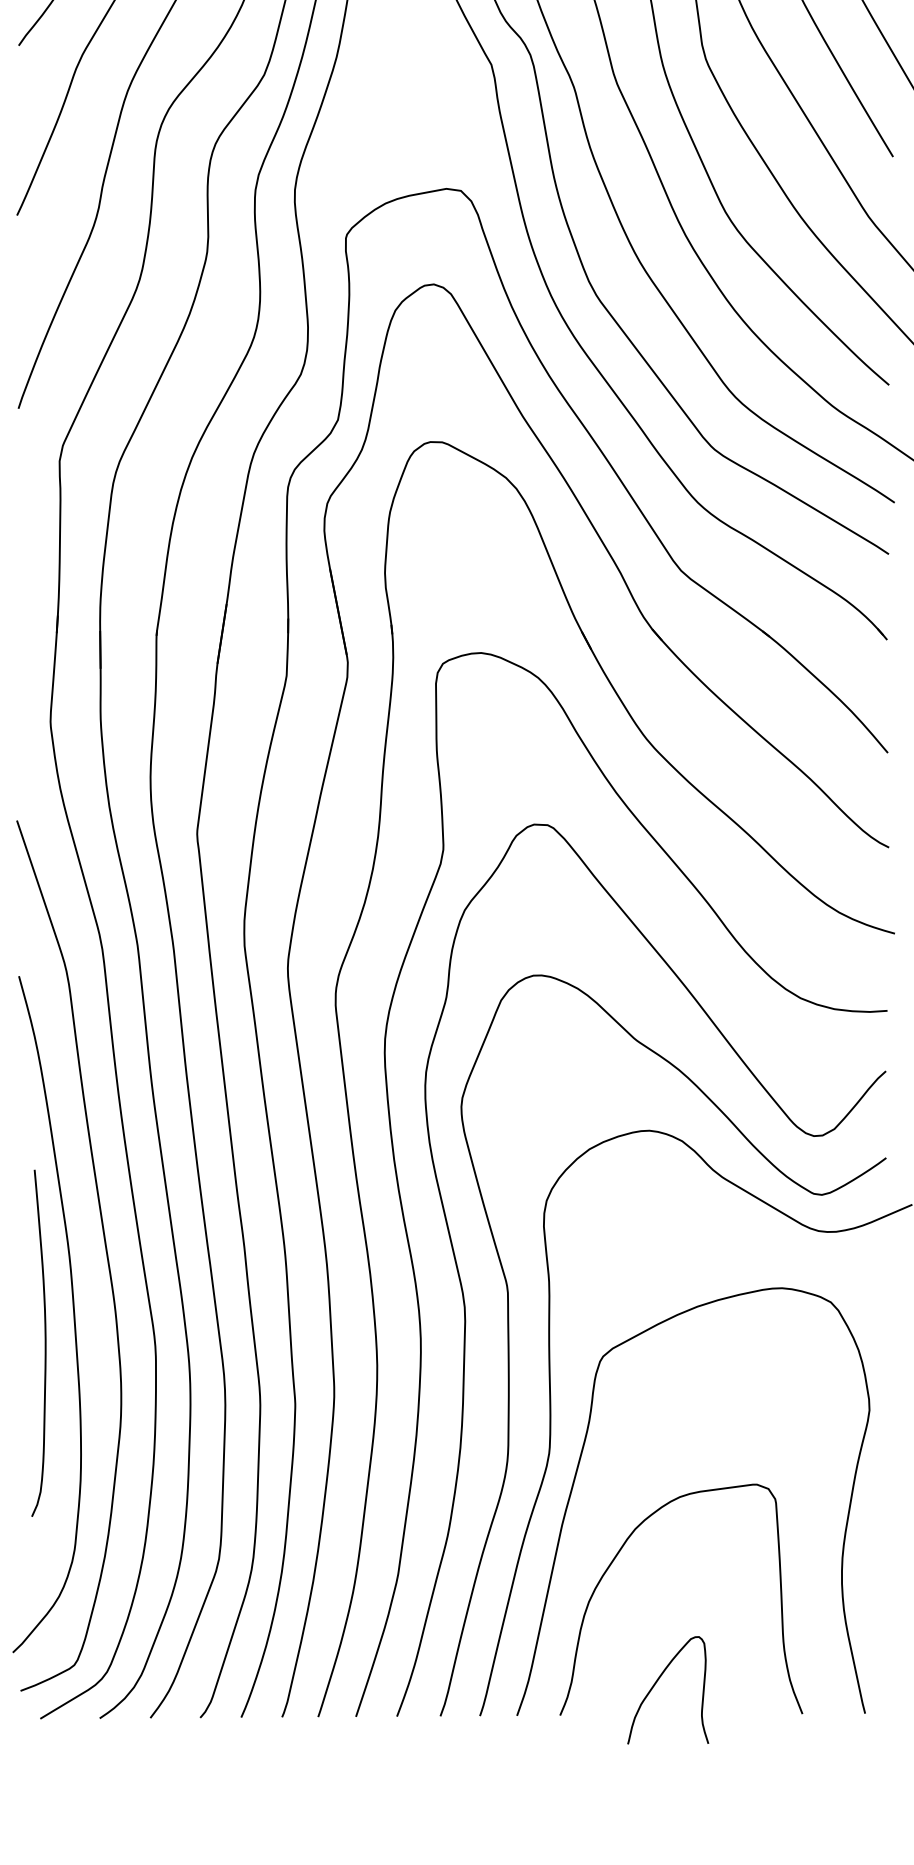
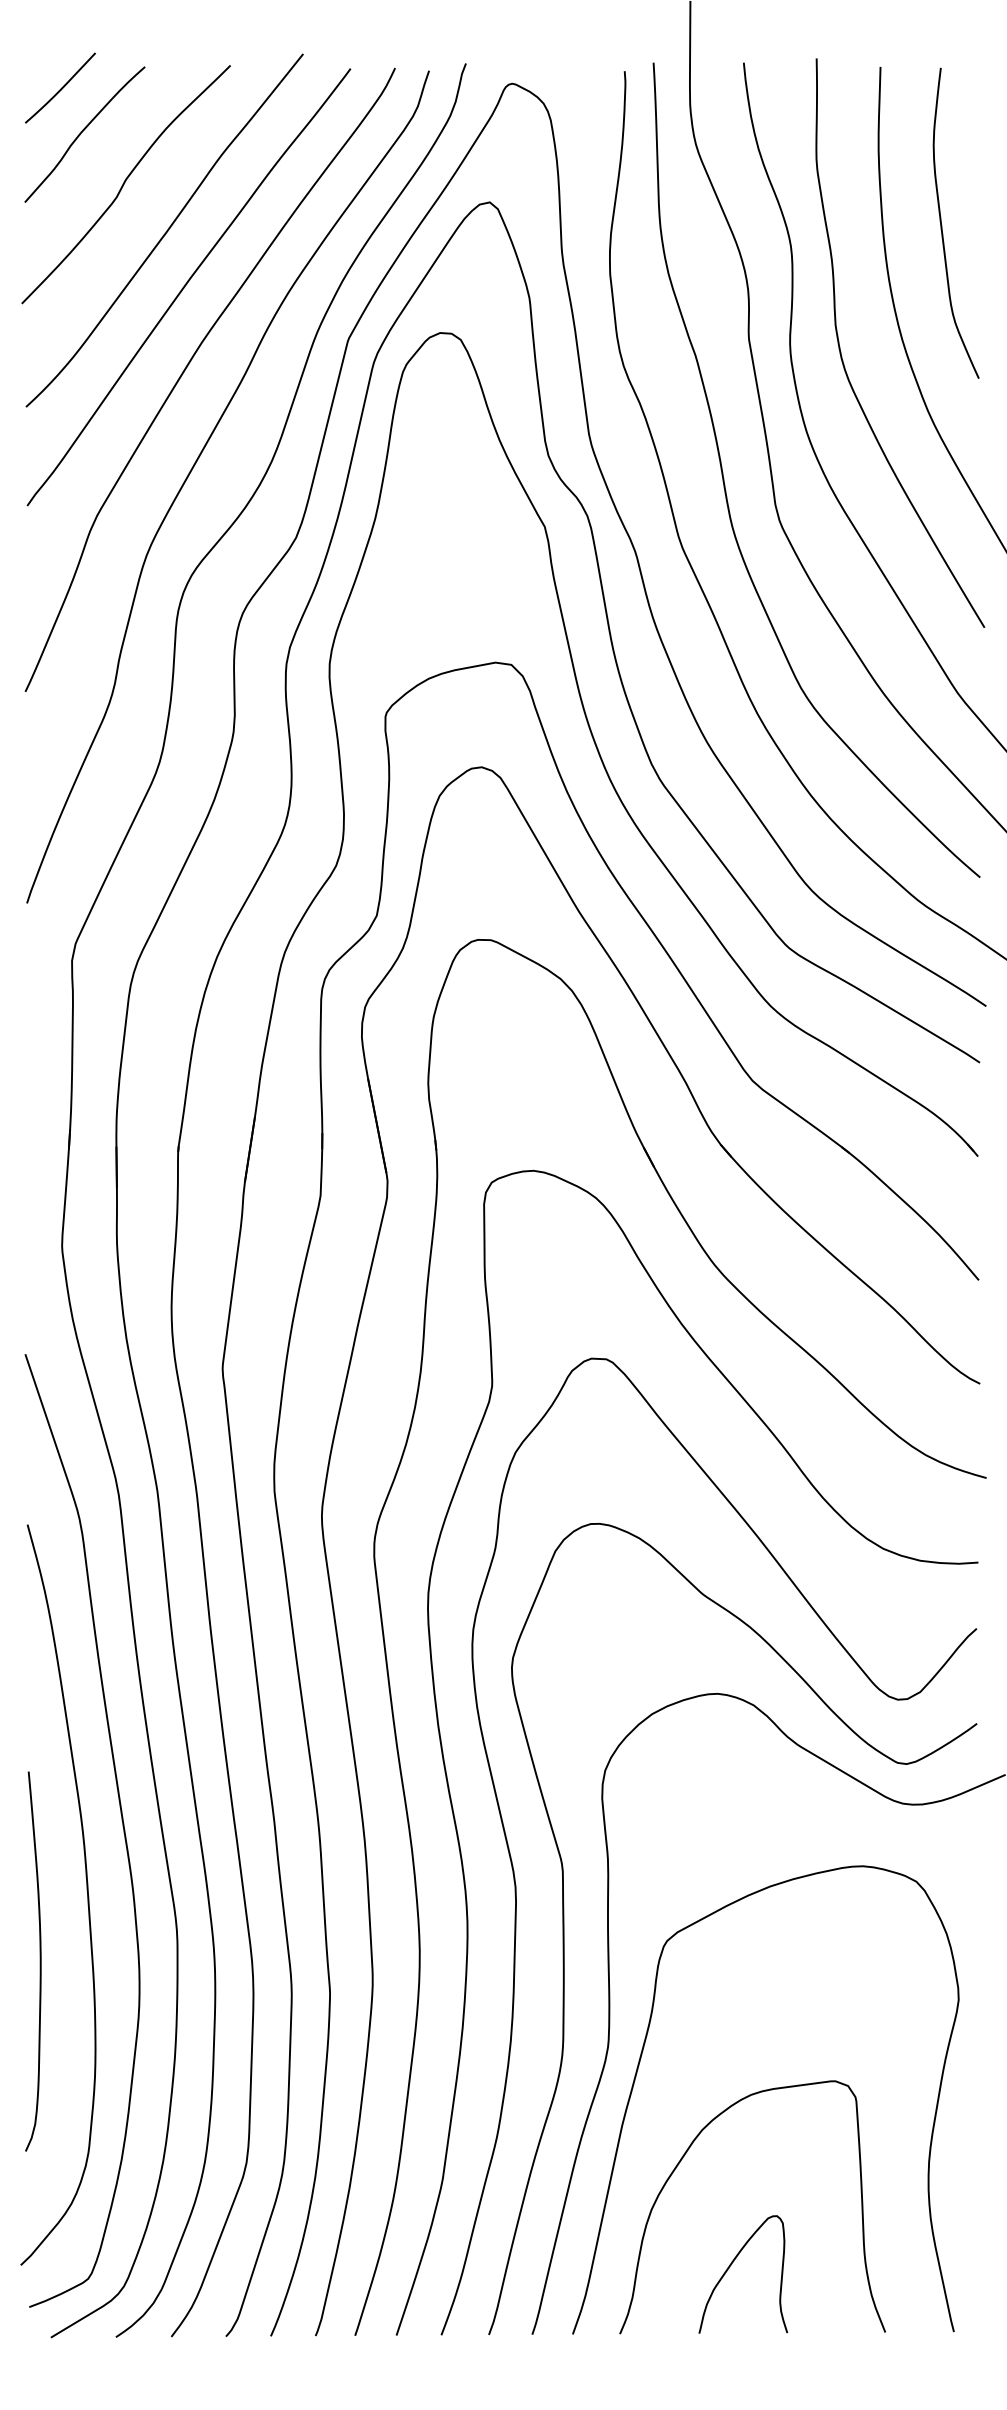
curve: (44, 1343) -> (39, 1961), moved
curve: (658, 1681) -> (732, 2264), moved

